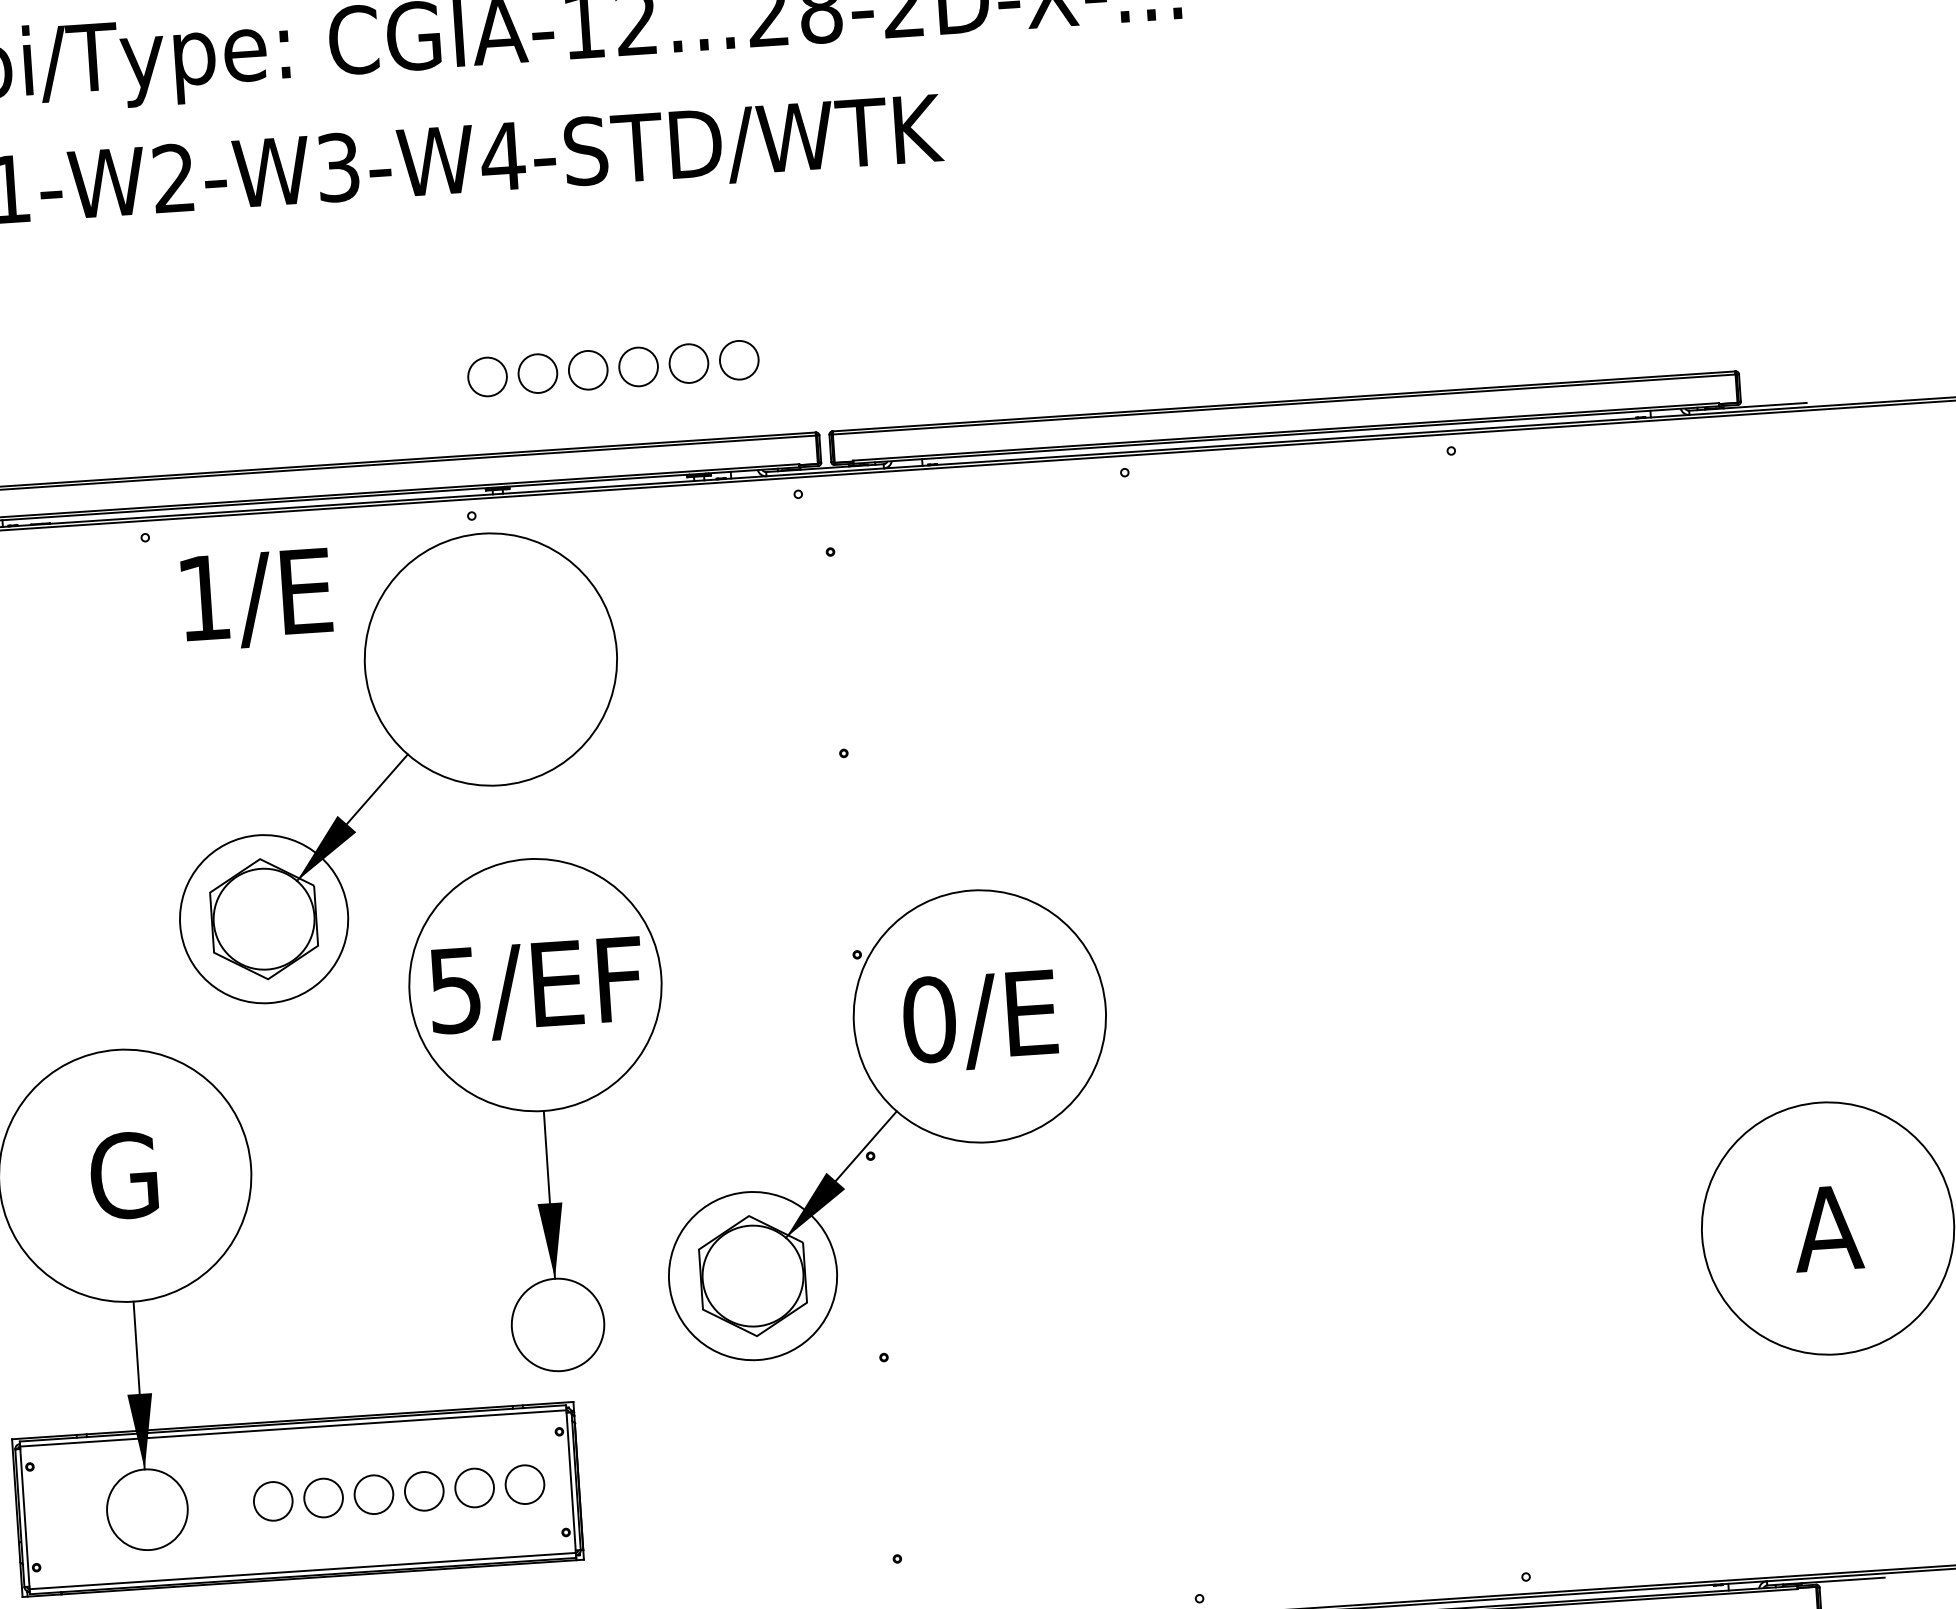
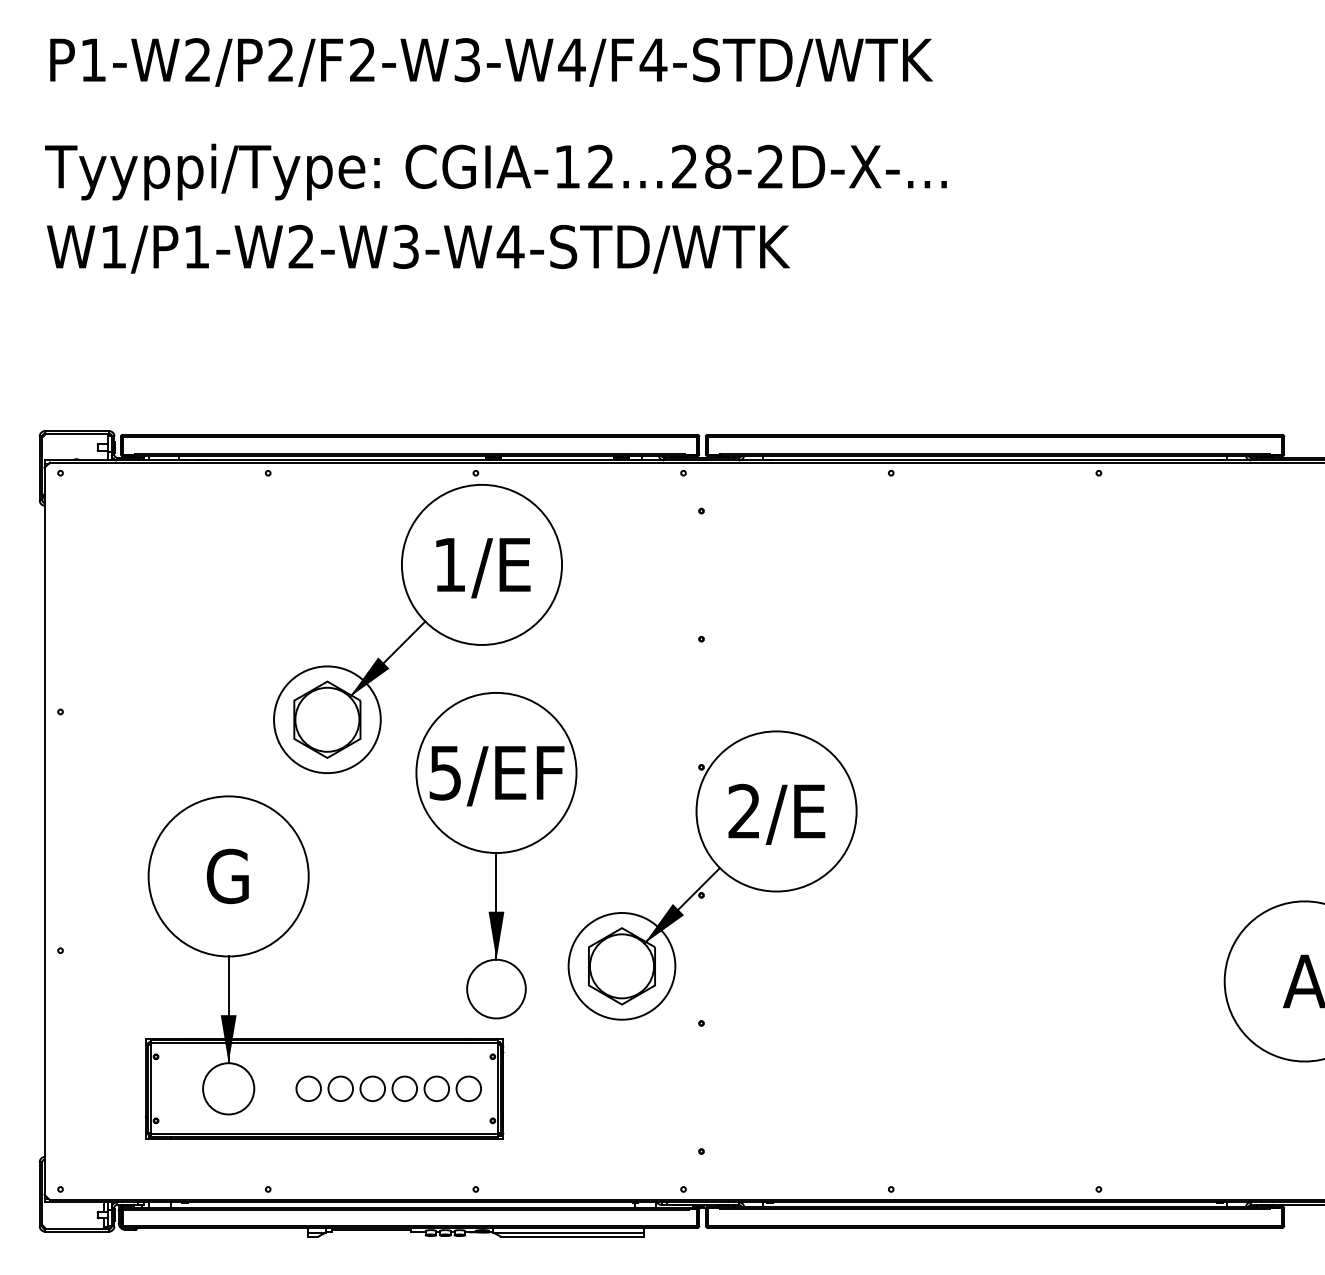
part: (612, 368) -> (571, 385), removed
text: (257, 600) -> (483, 568), moved
text: (929, 1019) -> (744, 811), 0/E -> 2/E

